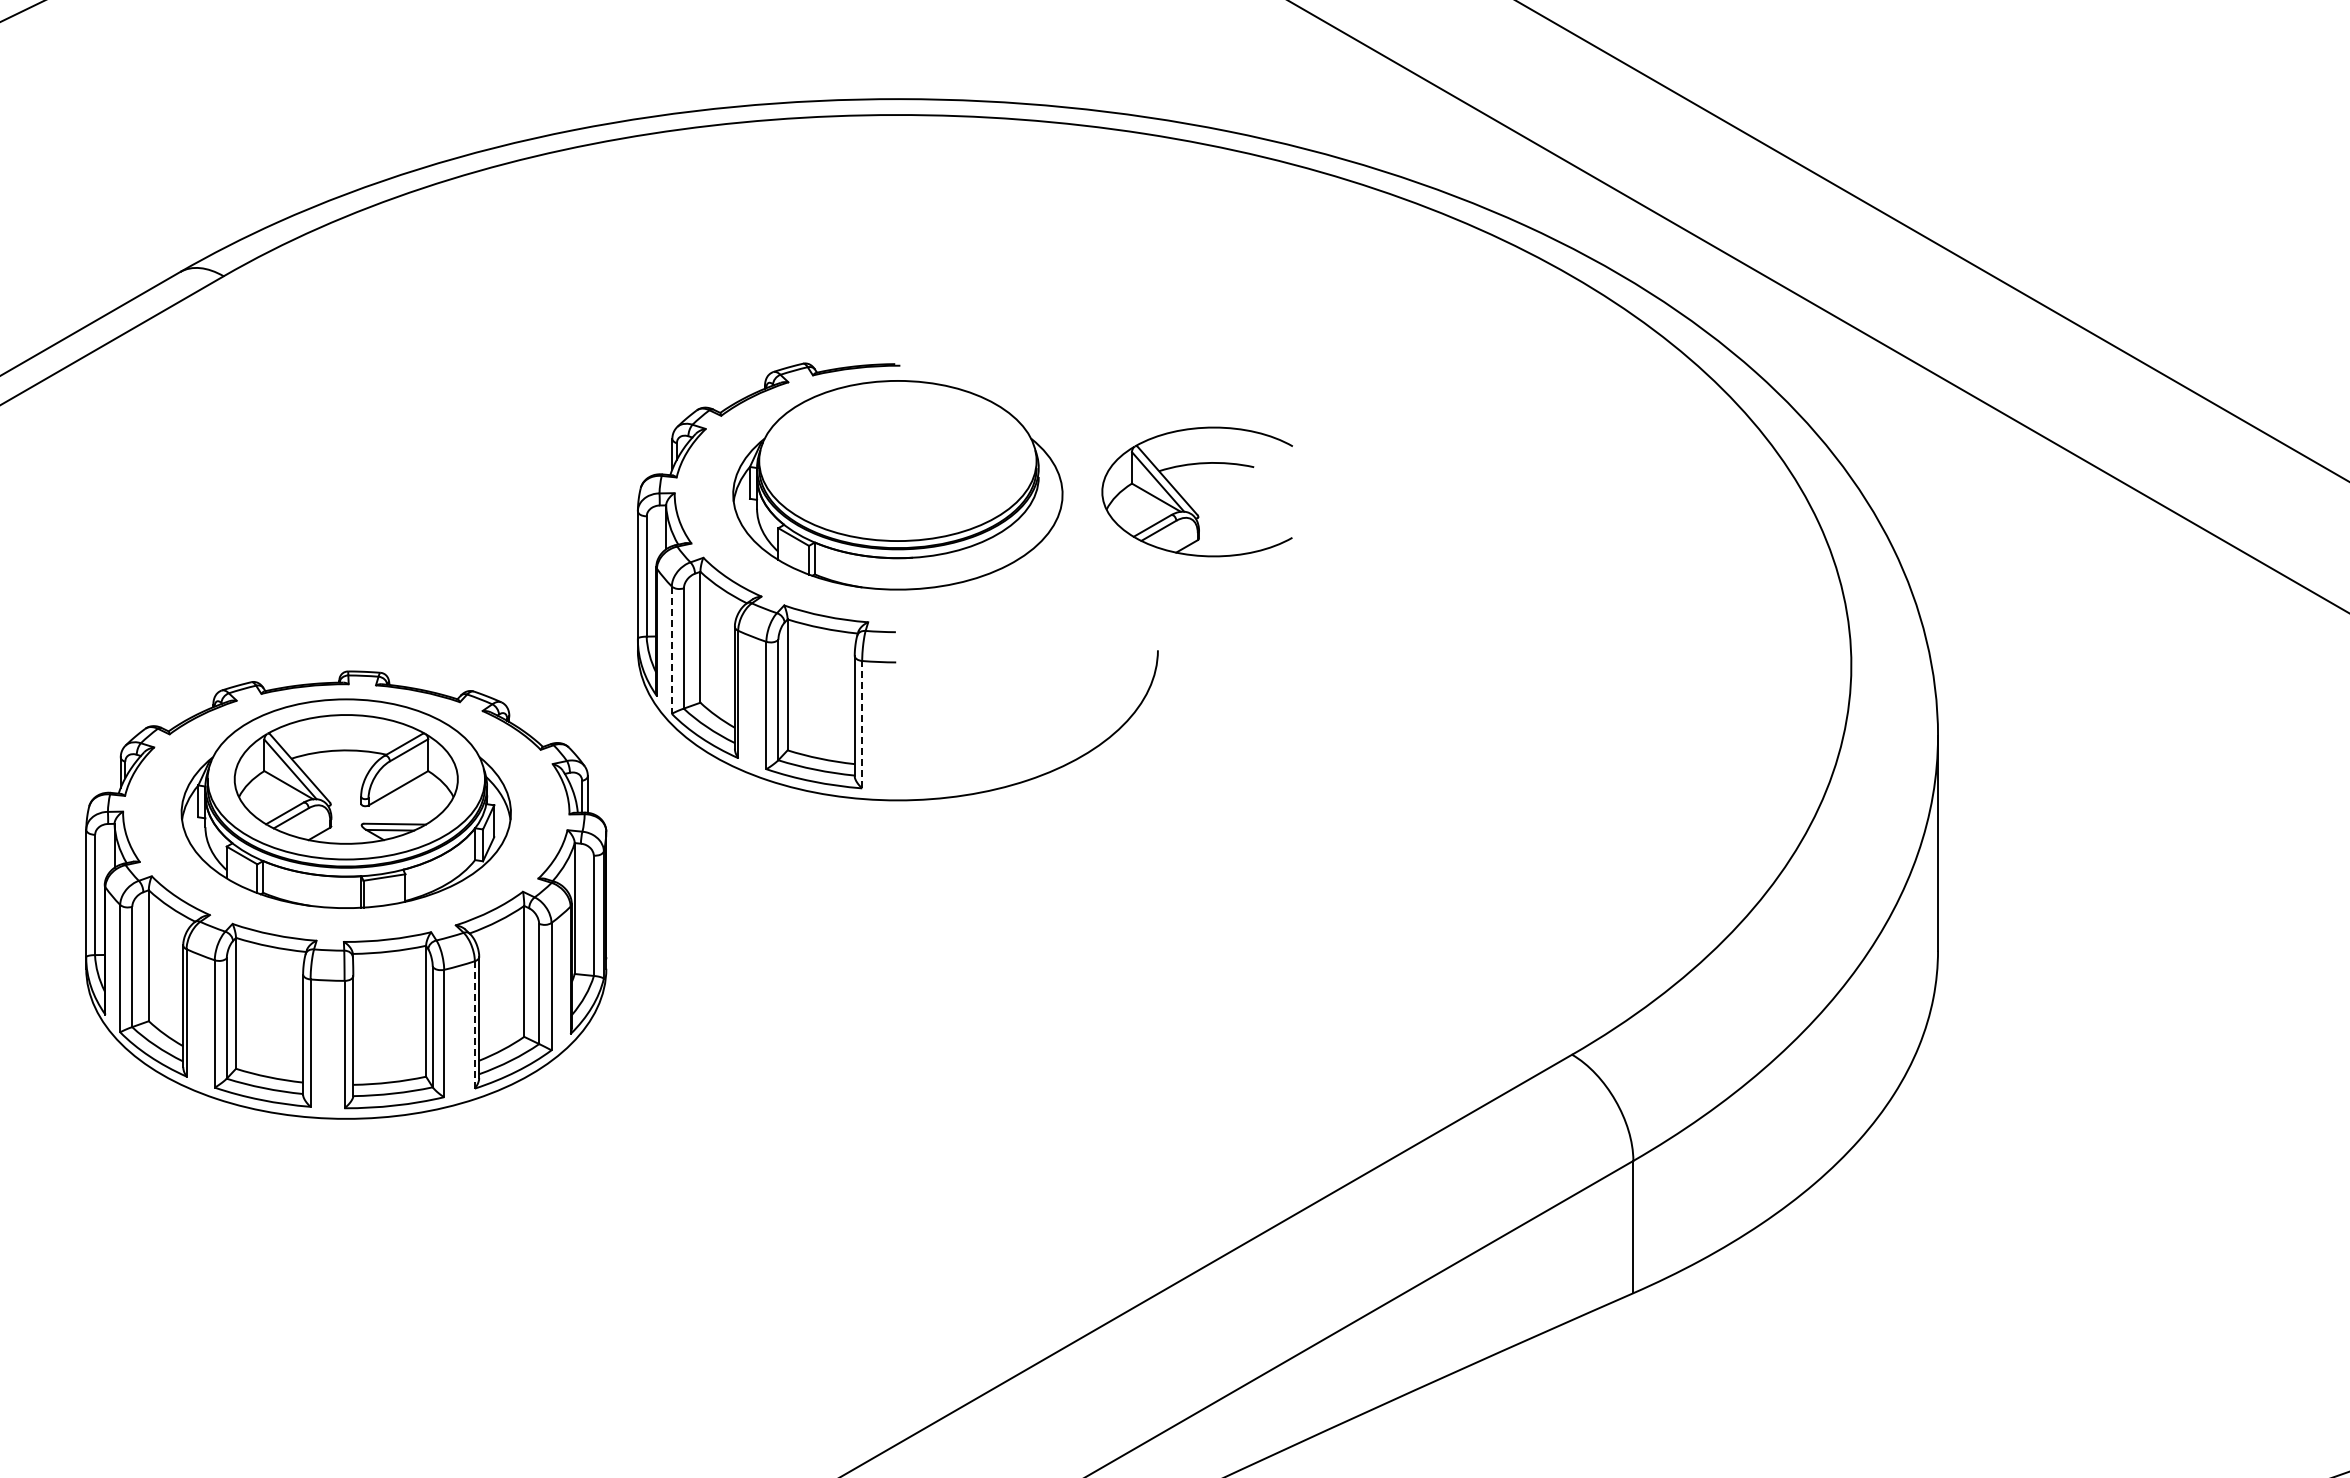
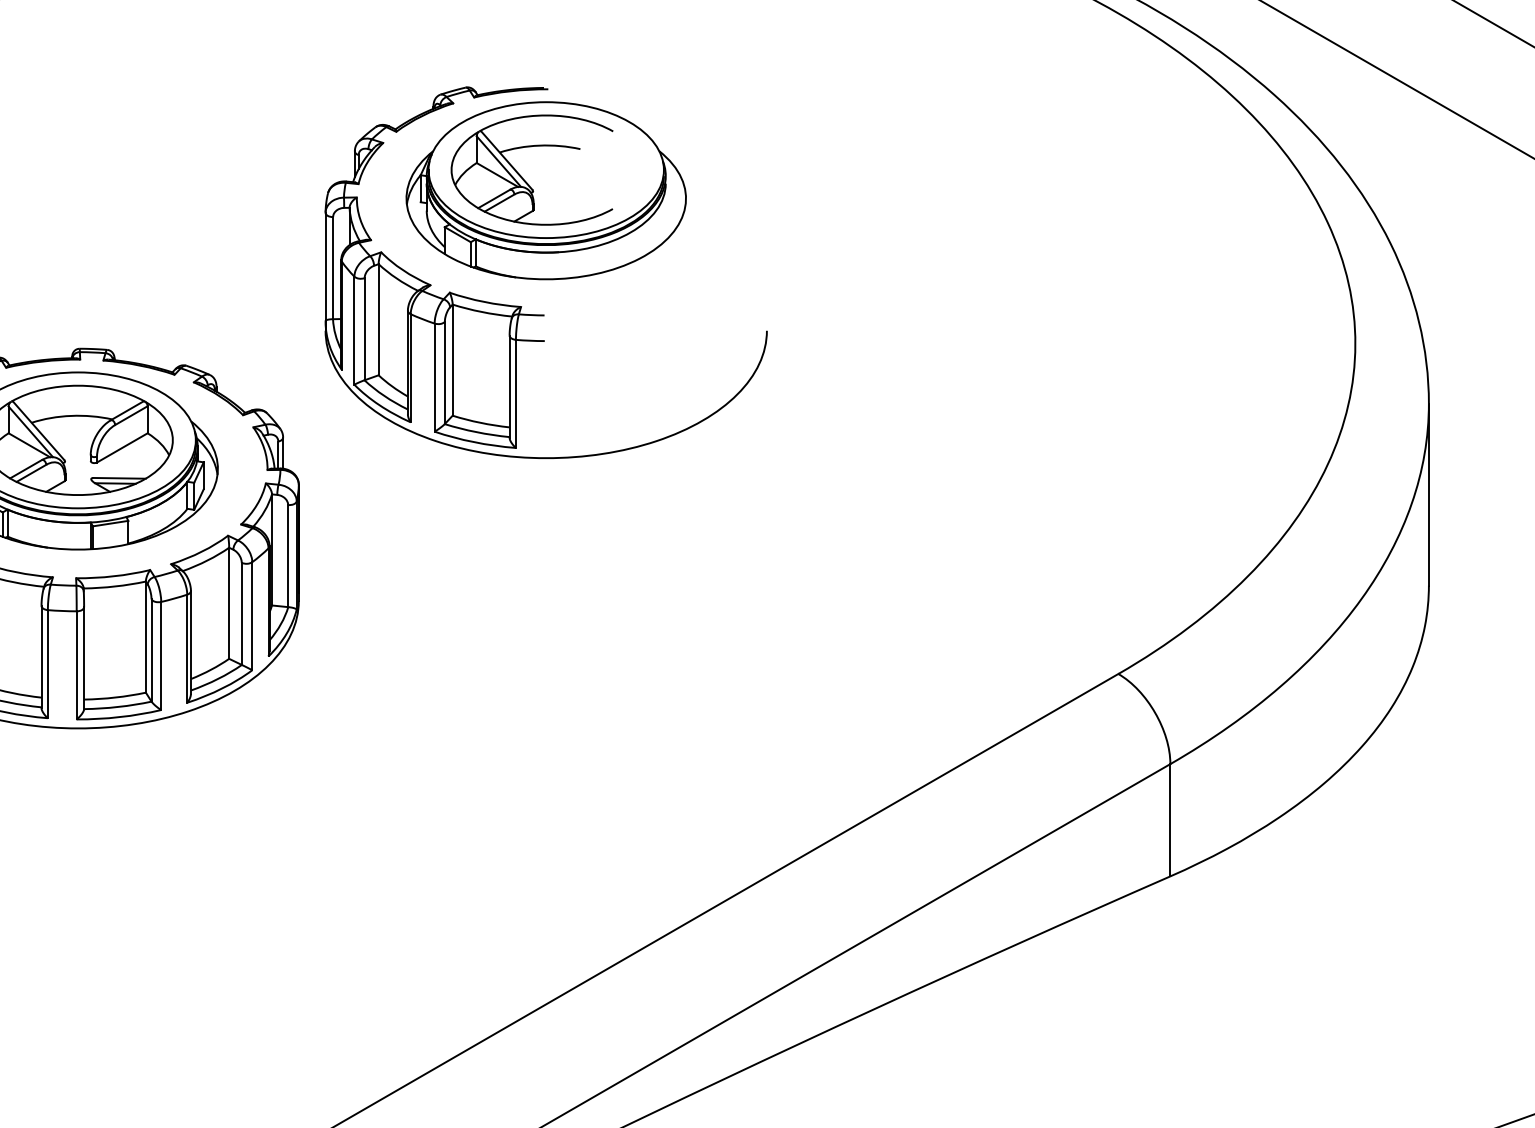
part: (1186, 500) -> (523, 177), moved
line: (671, 650) -> (354, 330), dashed -> solid
line: (862, 724) -> (516, 393), dashed -> solid
line: (474, 1024) -> (186, 648), dashed -> solid

